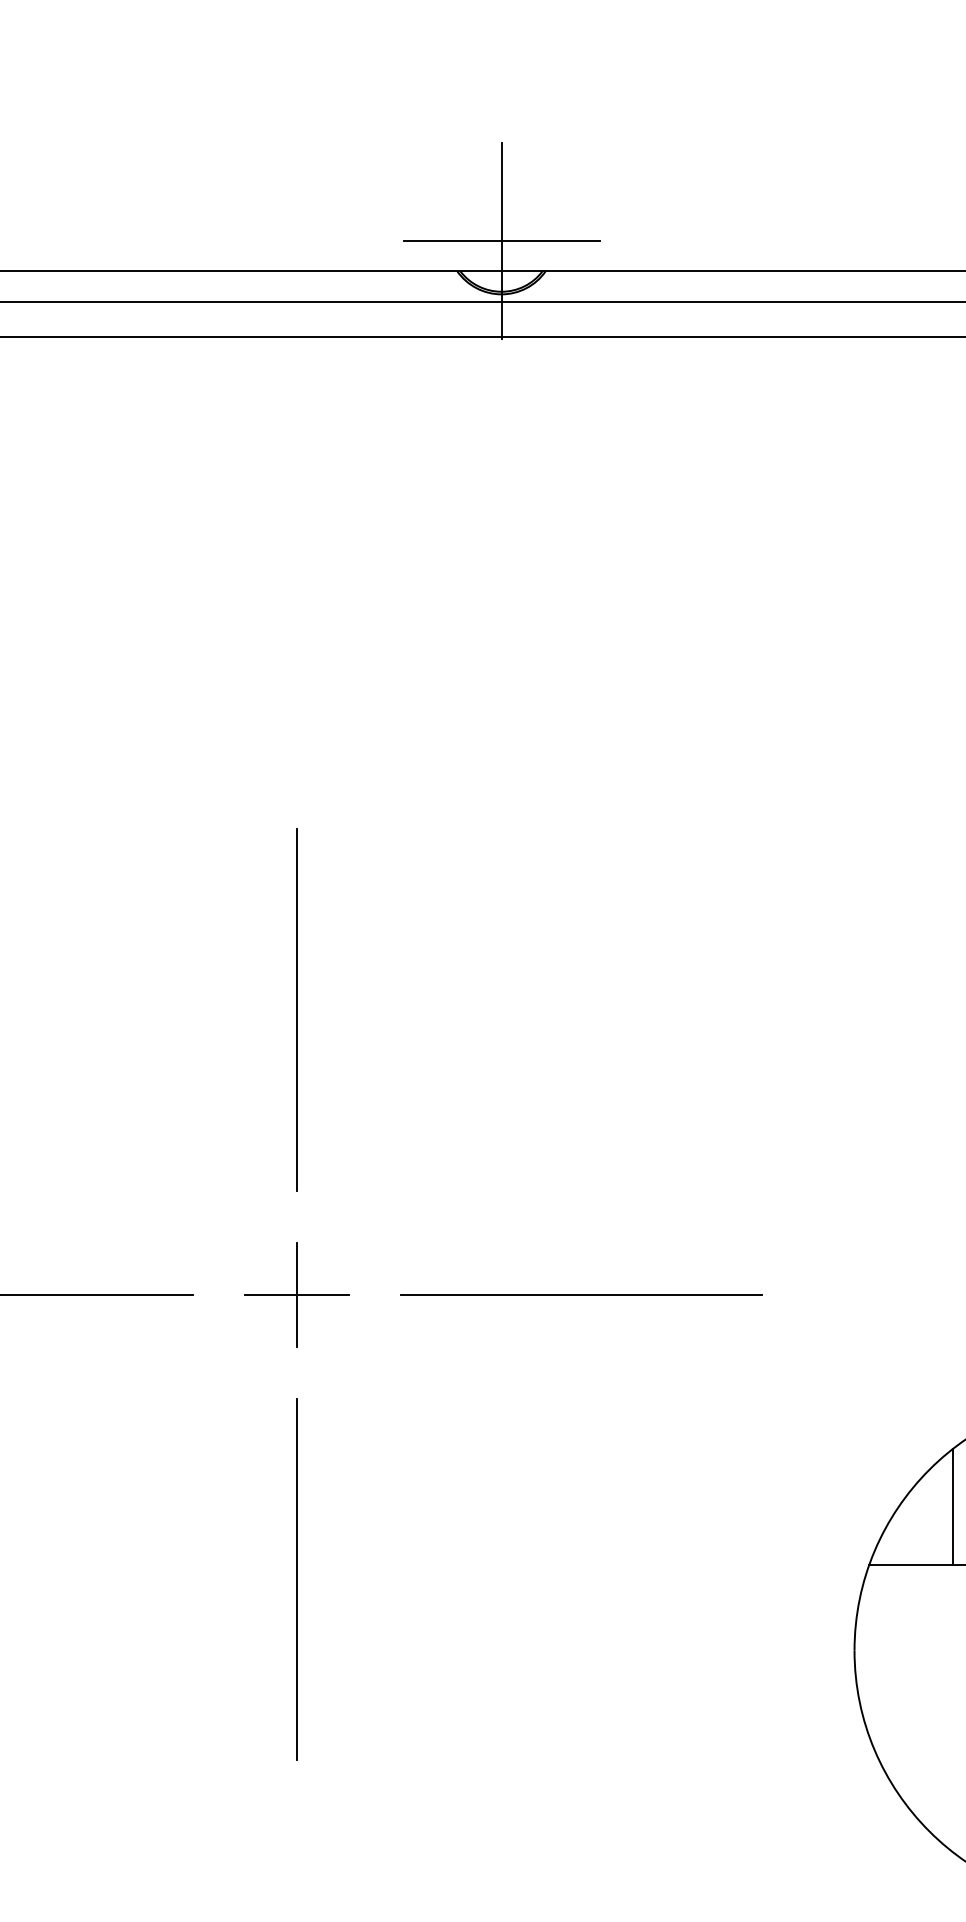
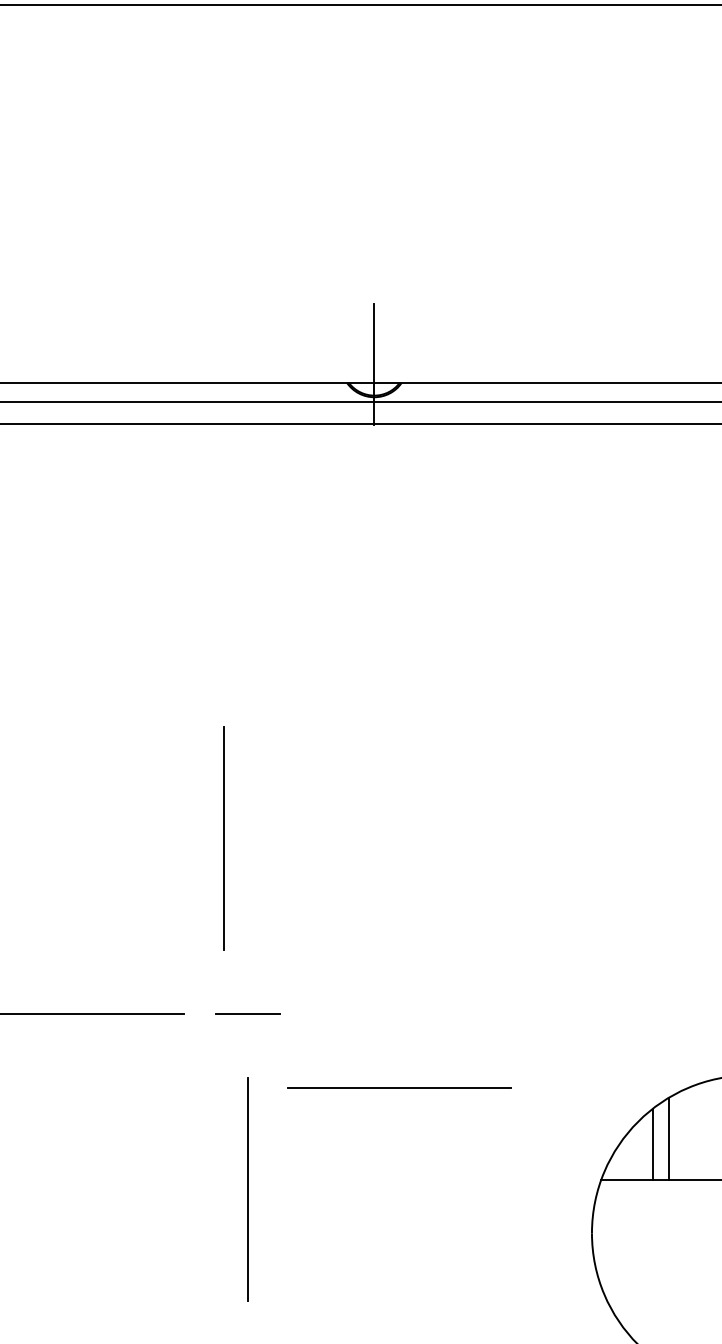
line: (501, 241) -> (374, 364), removed
line: (295, 1010) -> (223, 838), moved
line: (297, 1294) -> (248, 1013), removed
line: (581, 1294) -> (399, 1087), moved

